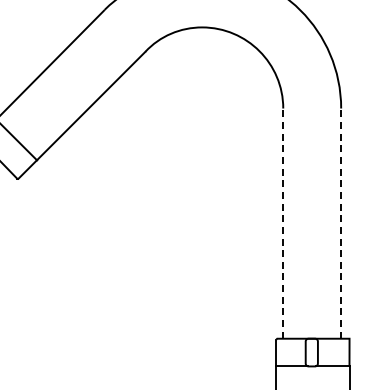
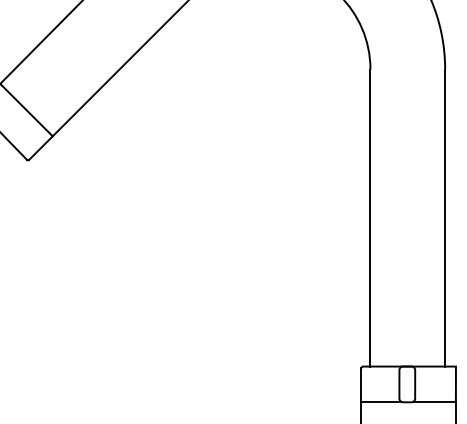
line: (283, 223) -> (370, 217), dashed -> solid
line: (341, 223) -> (445, 217), dashed -> solid

